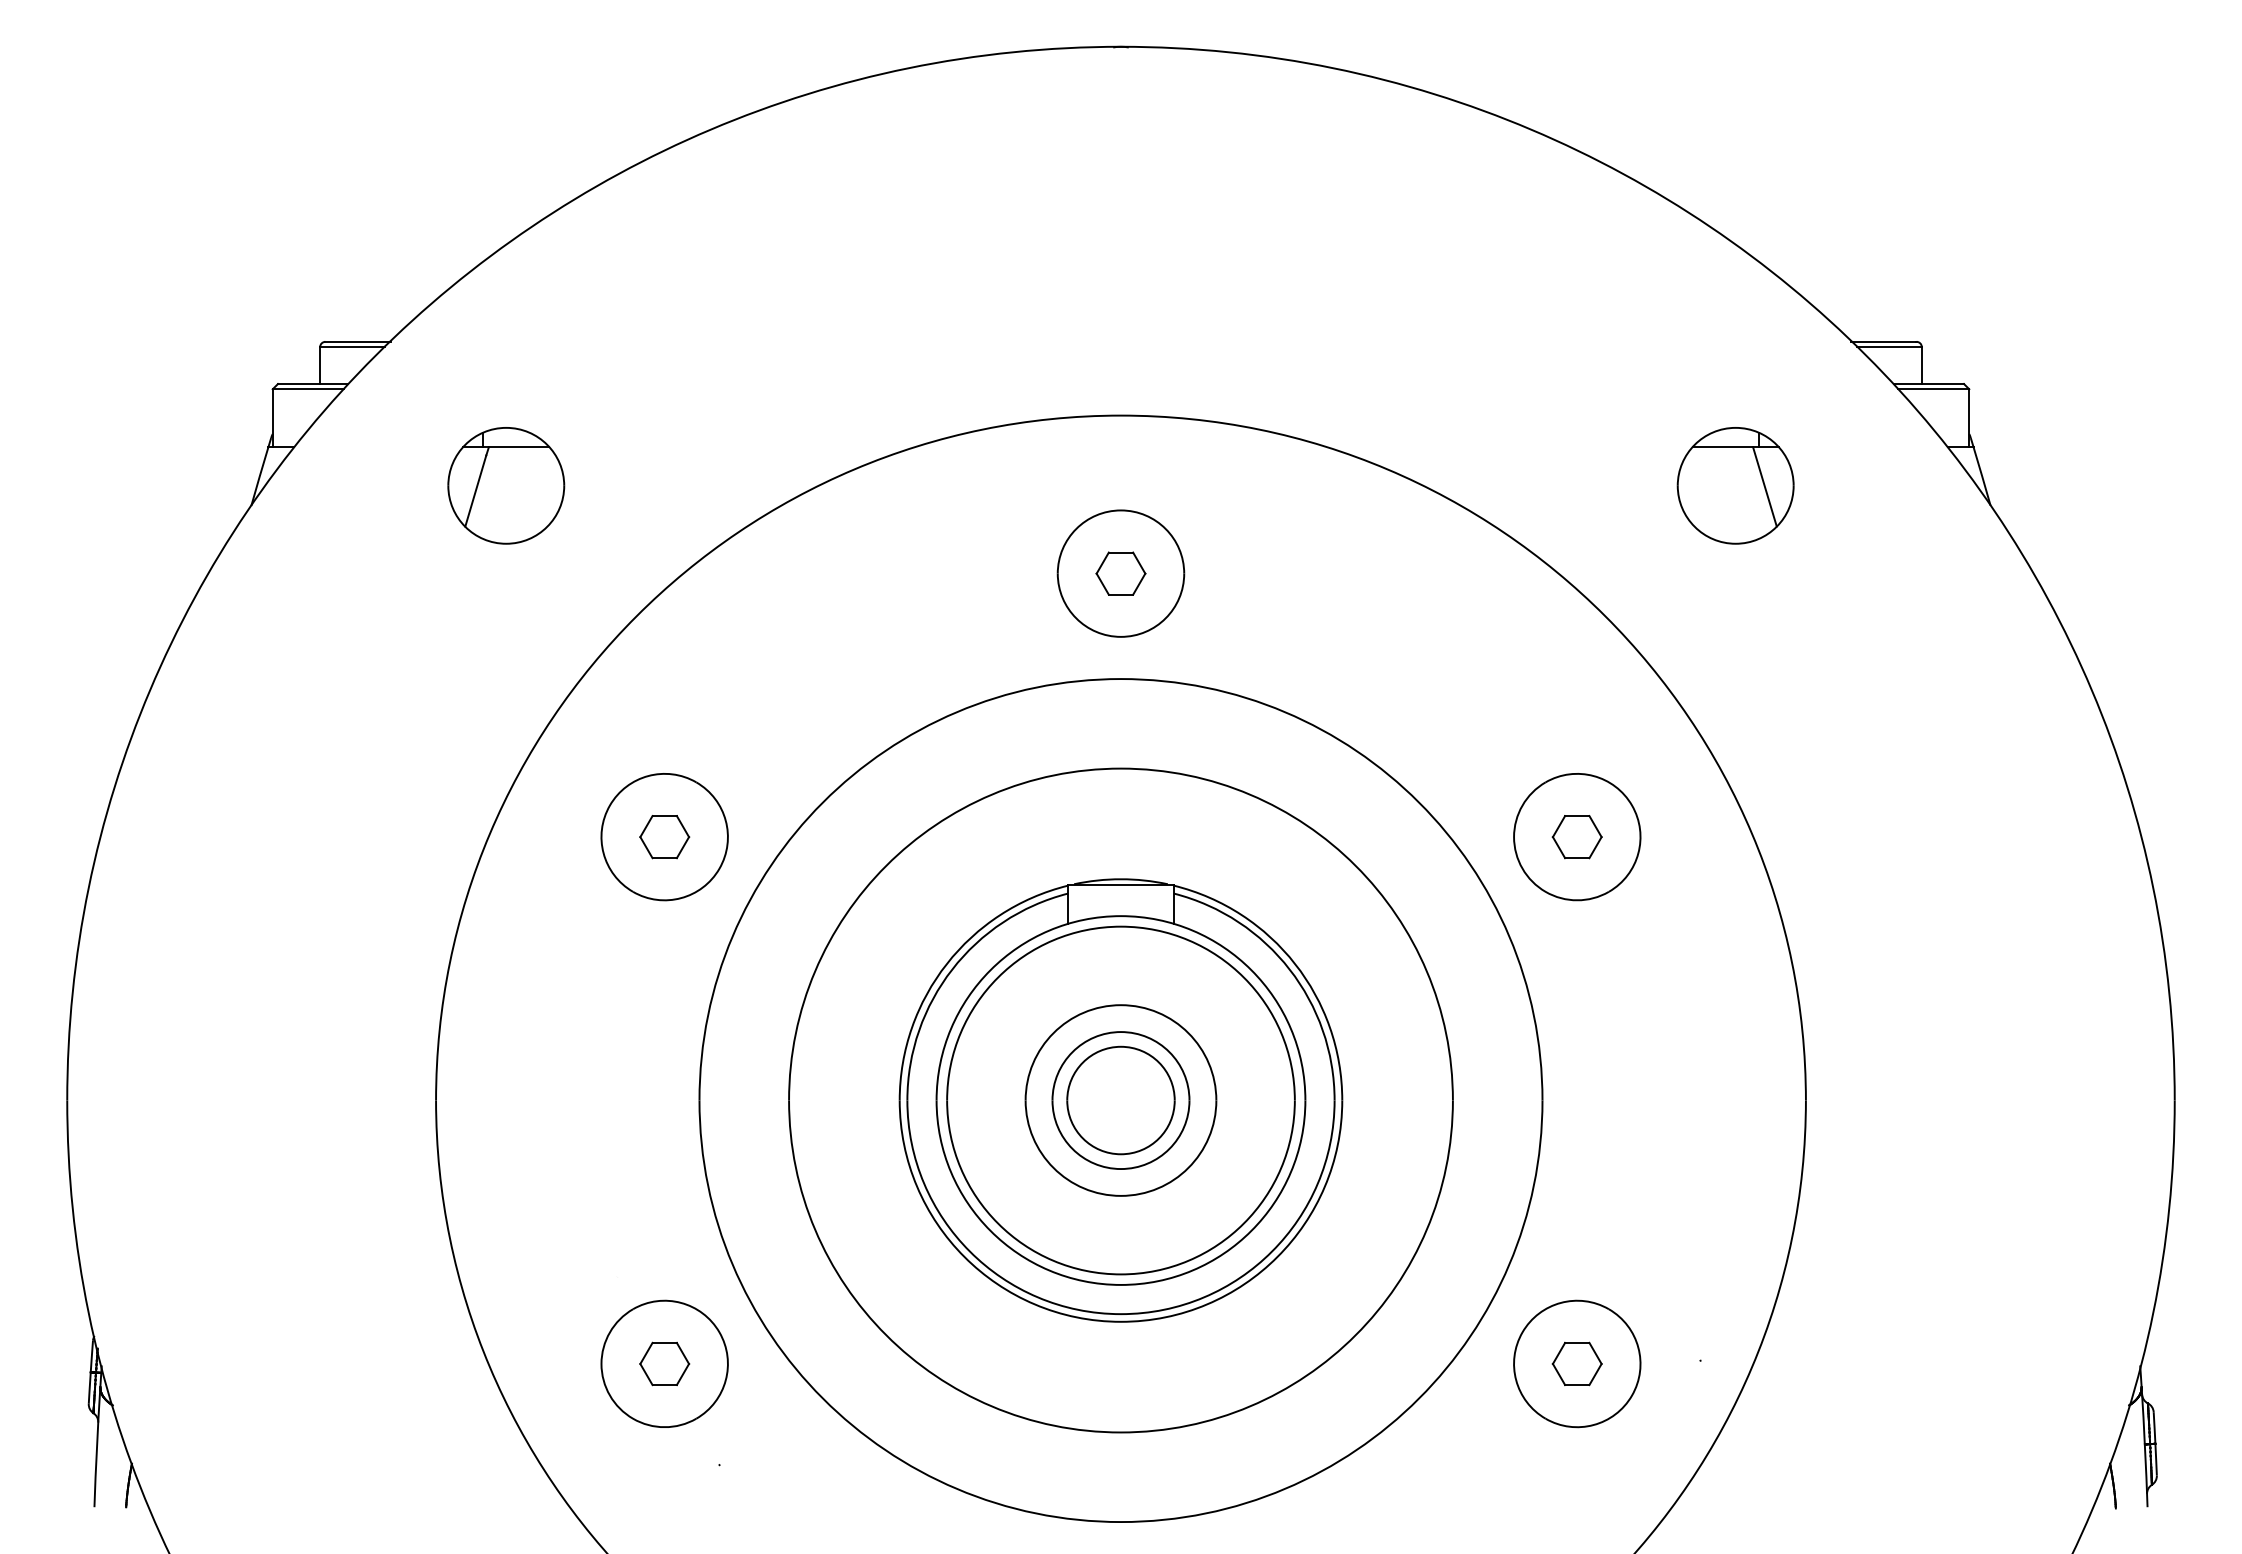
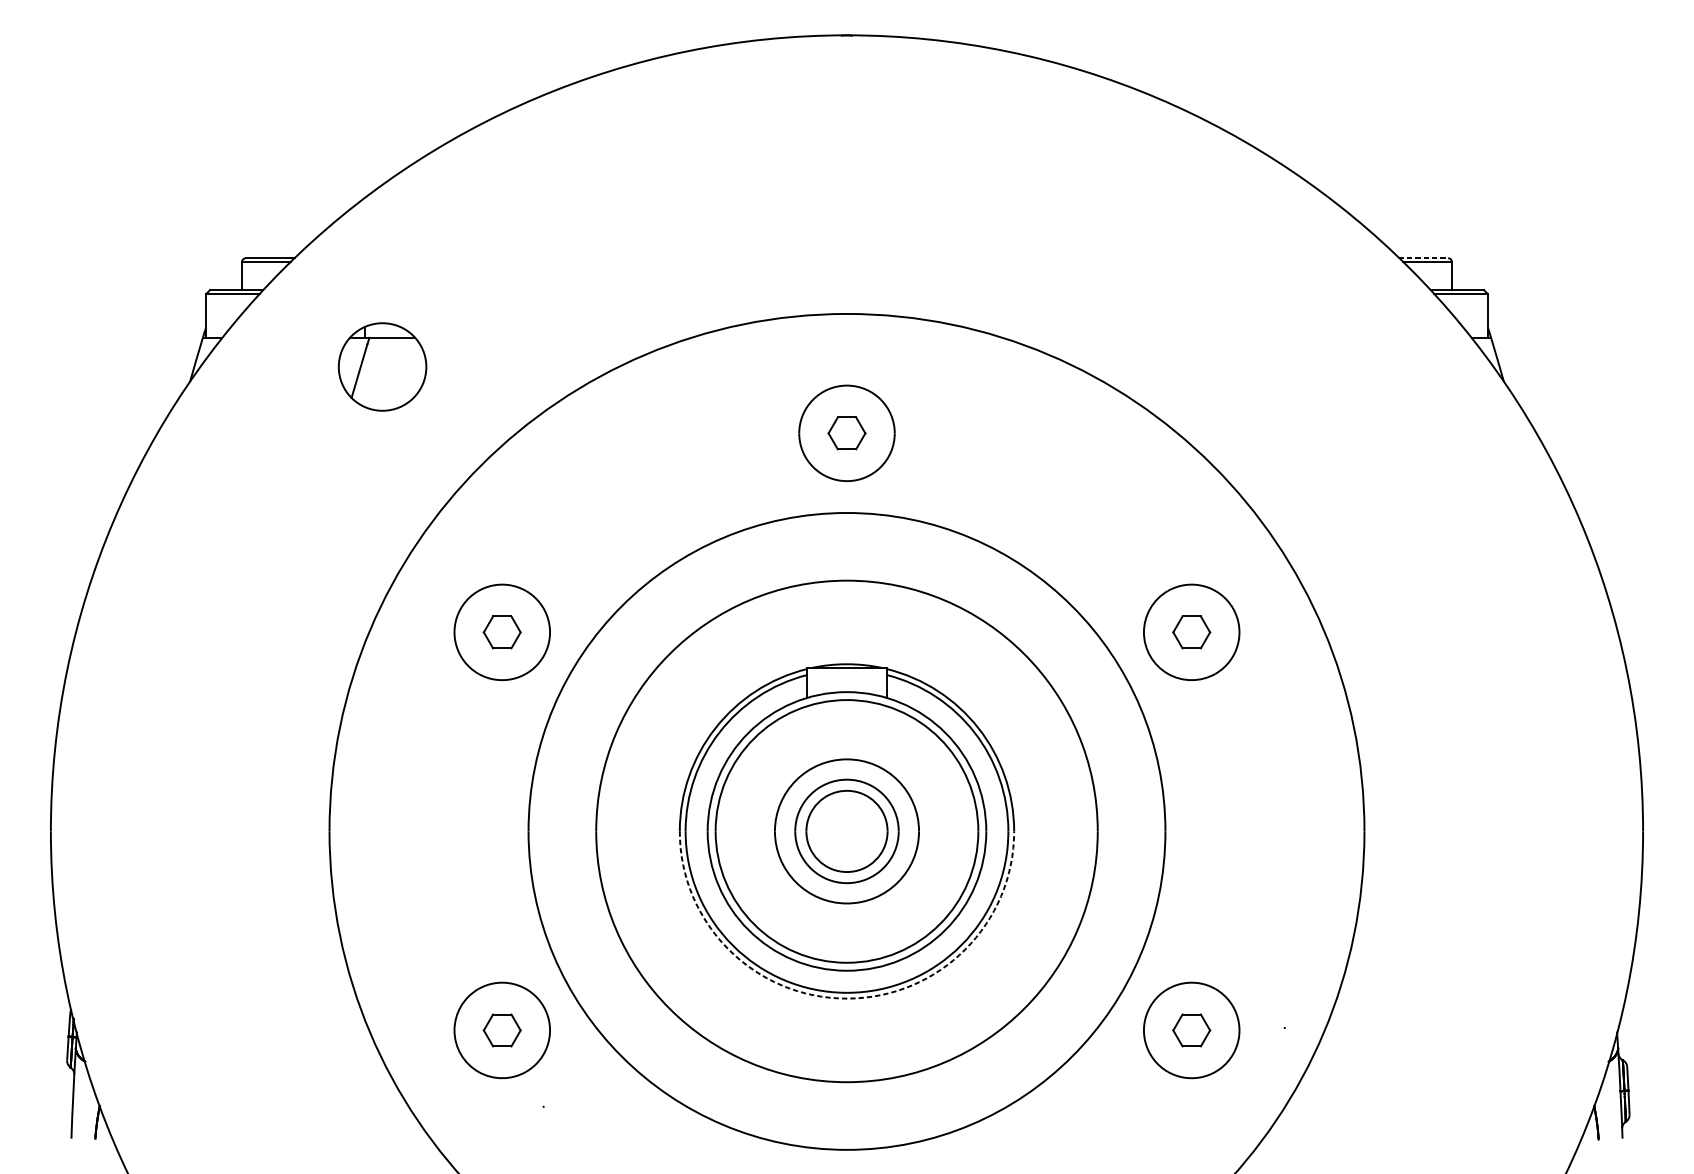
line: (1883, 341) -> (1423, 257), solid -> dashed
part: (1735, 485) -> (1311, 366), removed
arc: (1120, 1321) -> (846, 998), solid -> dashed

